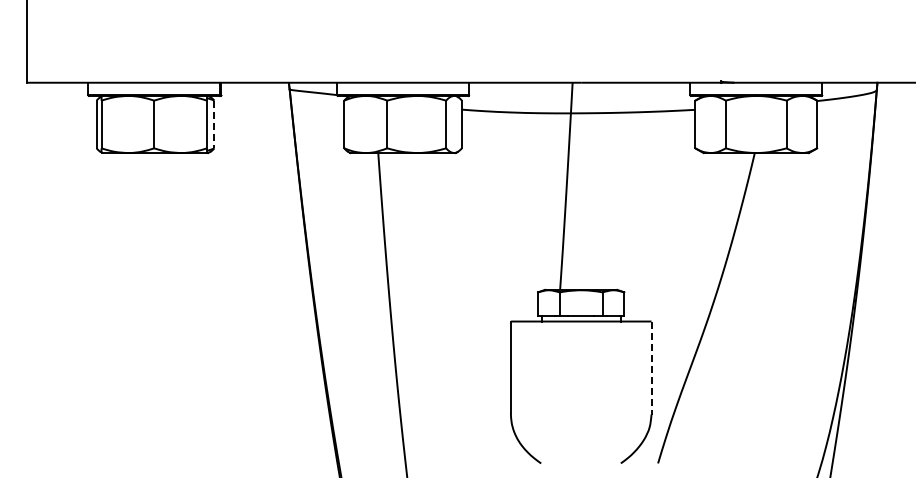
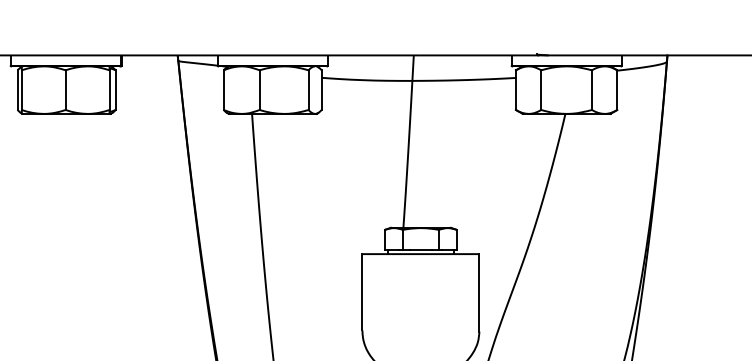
line: (214, 124) -> (115, 90), dashed -> solid
line: (651, 368) -> (479, 293), dashed -> solid

